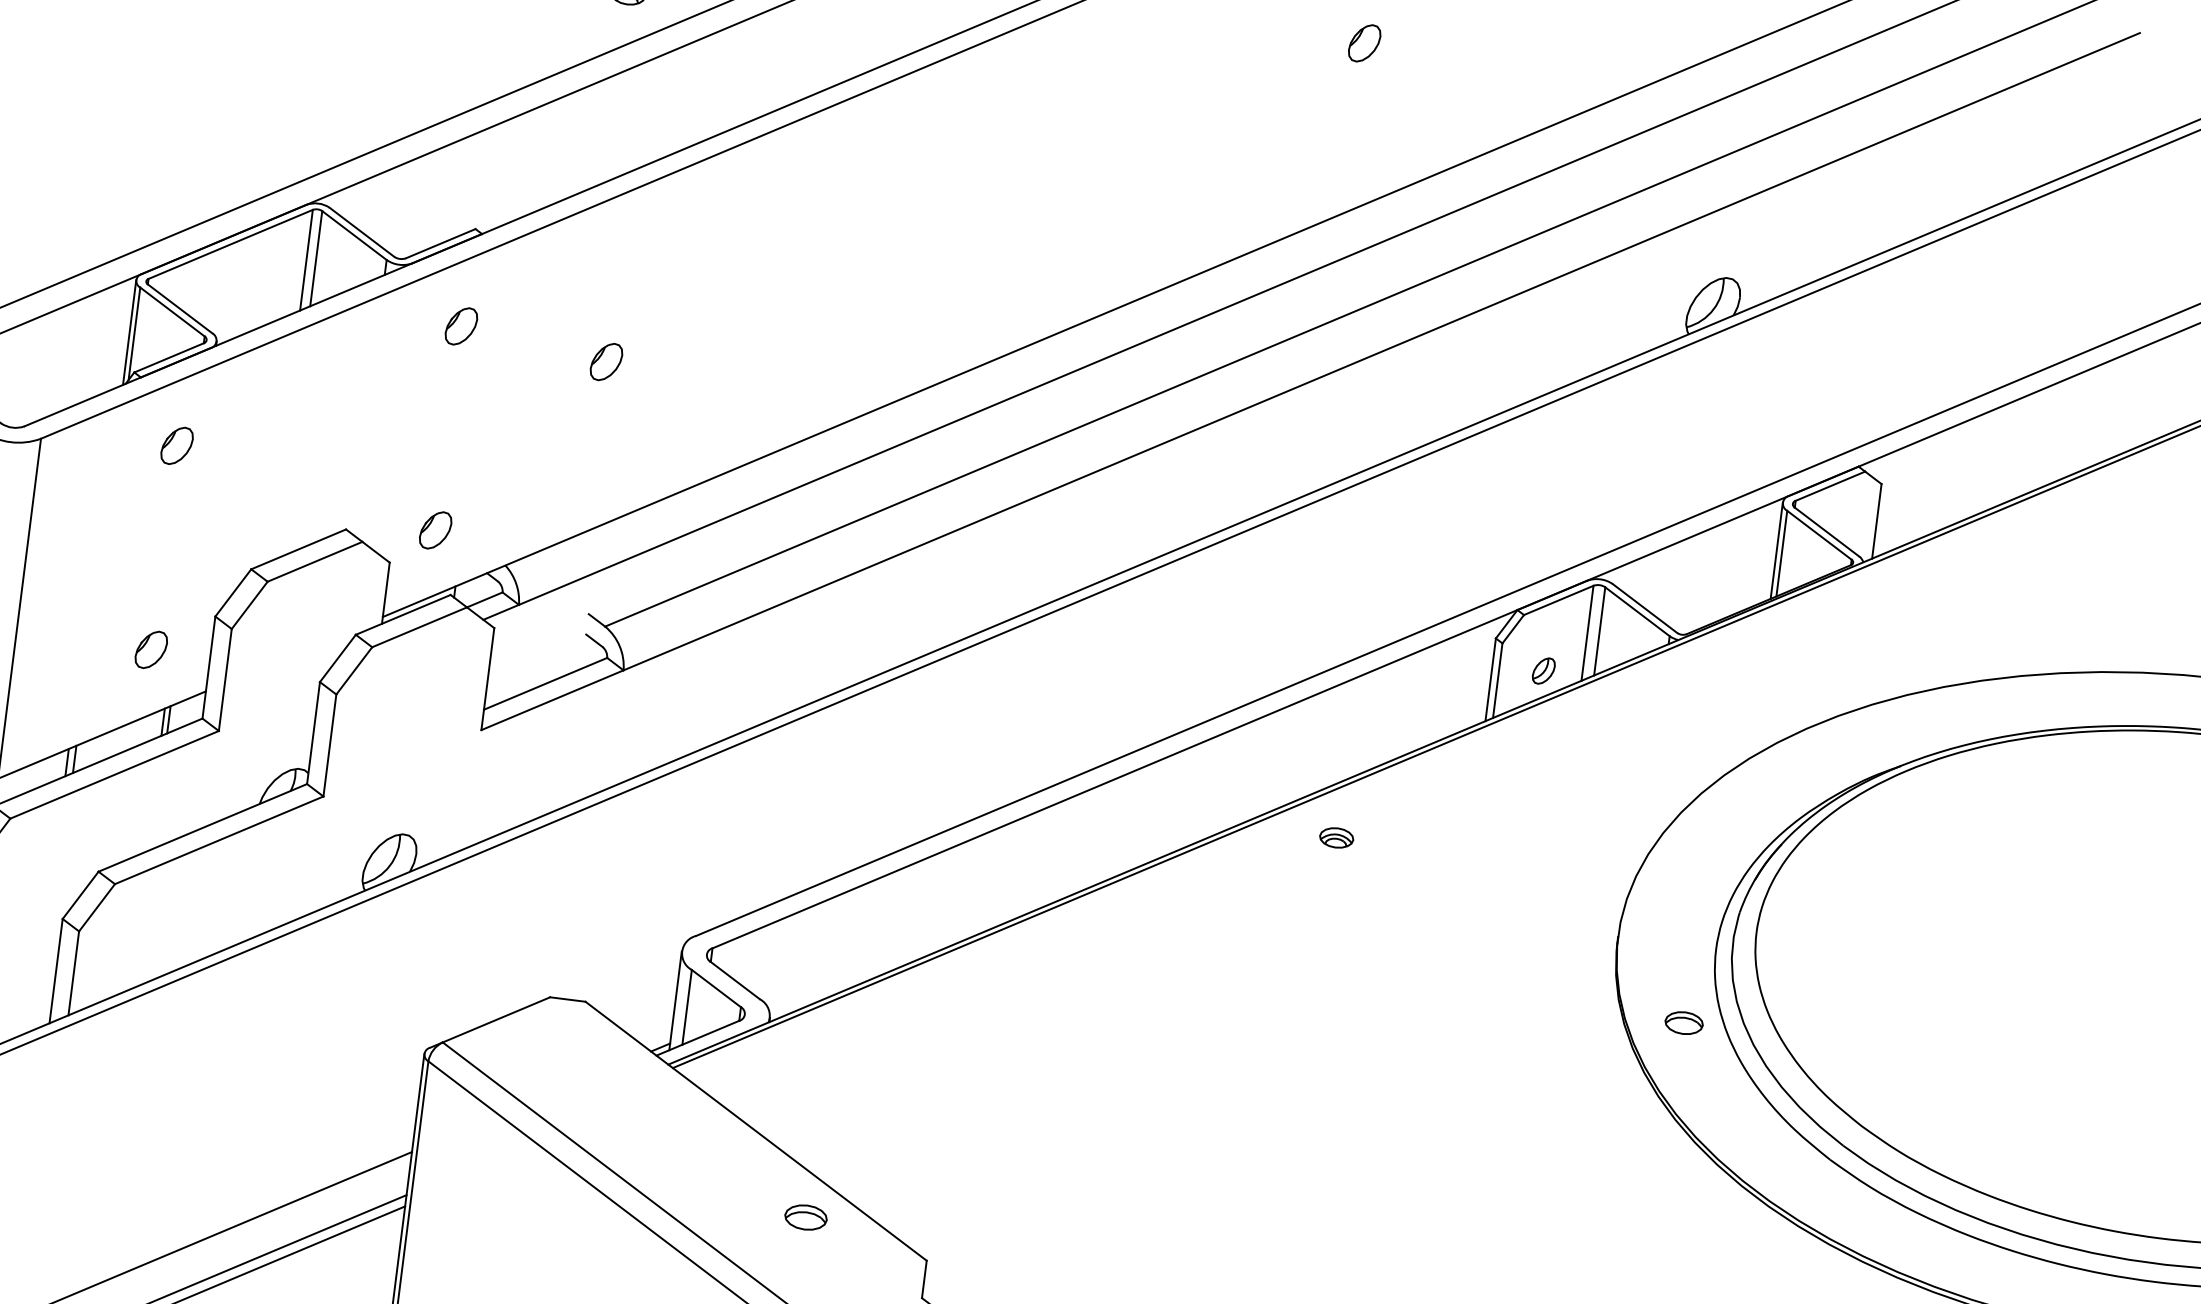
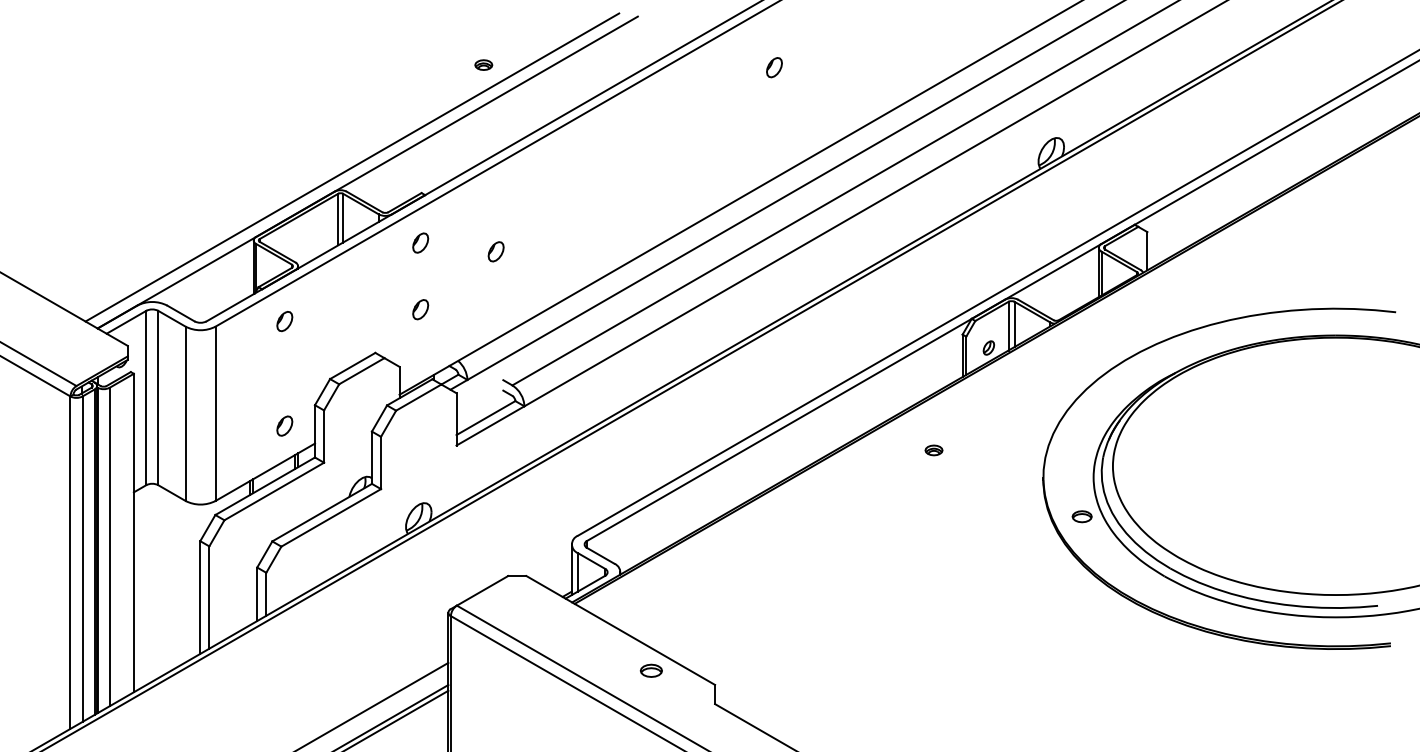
part: (1364, 43) -> (774, 67), moved
part: (435, 530) -> (420, 309), moved
part: (1335, 837) -> (933, 450), moved

